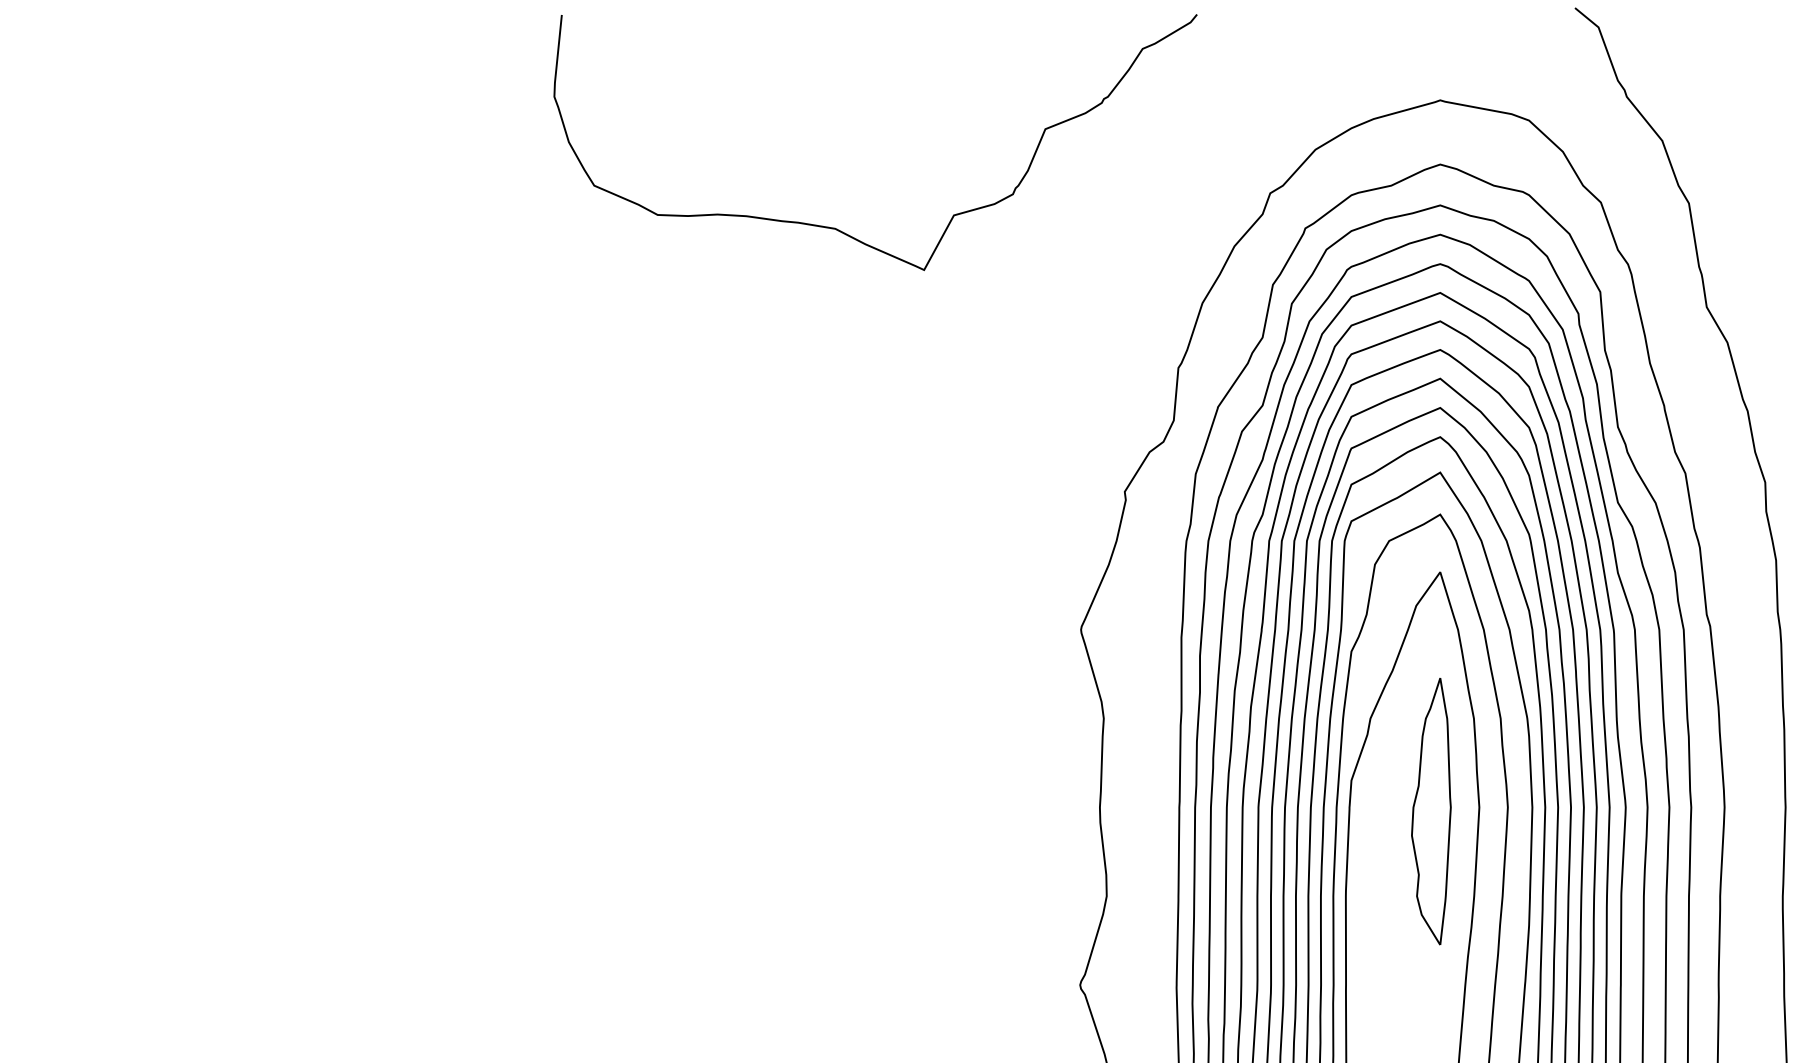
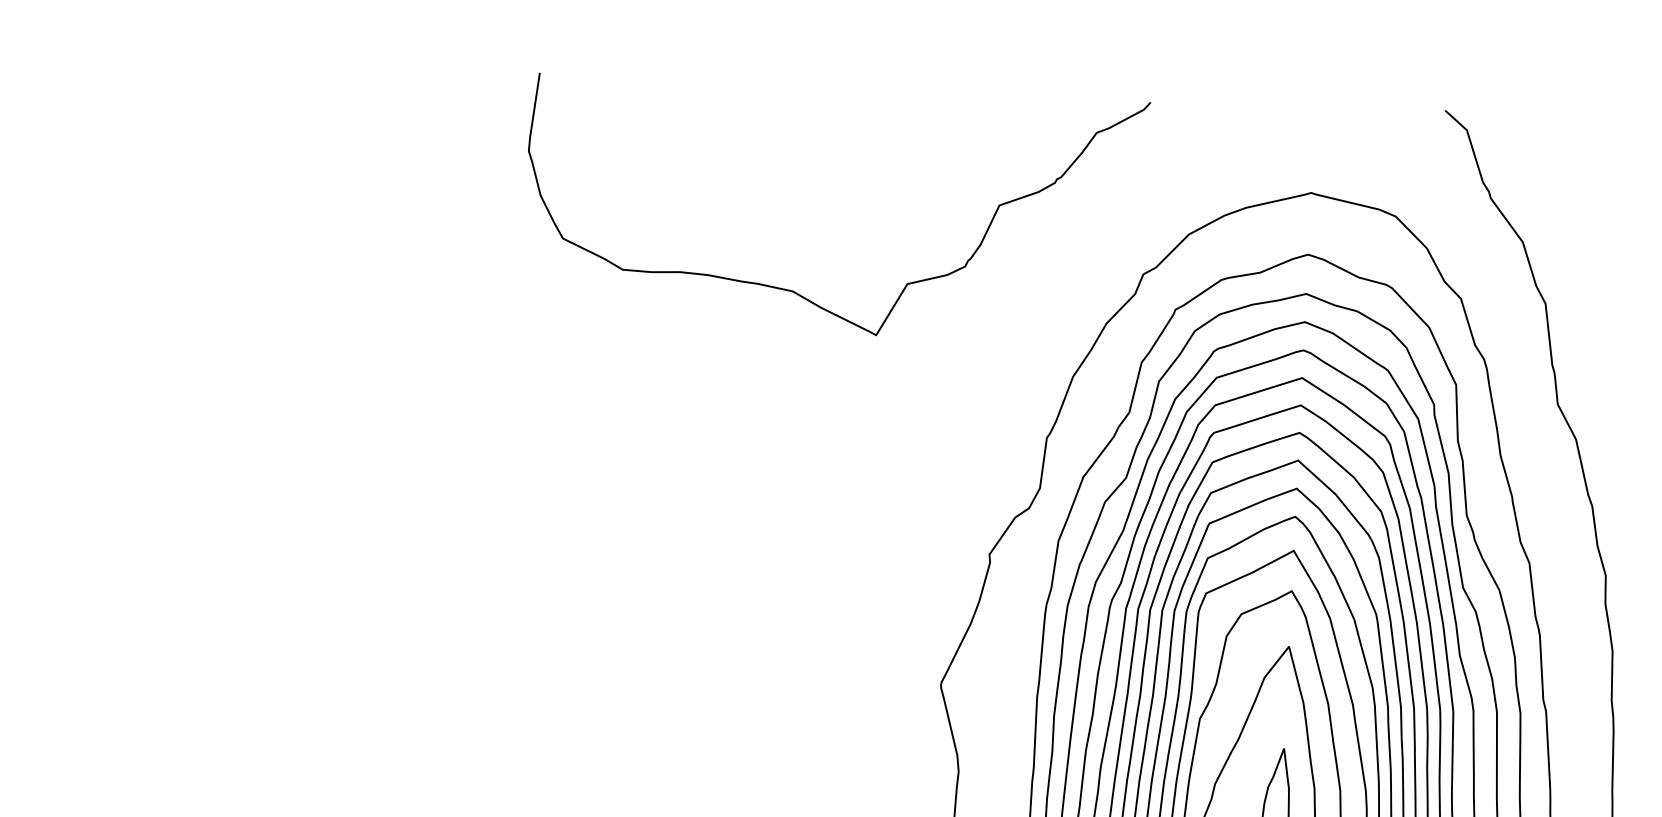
curve: (837, 228) -> (794, 291), moved

